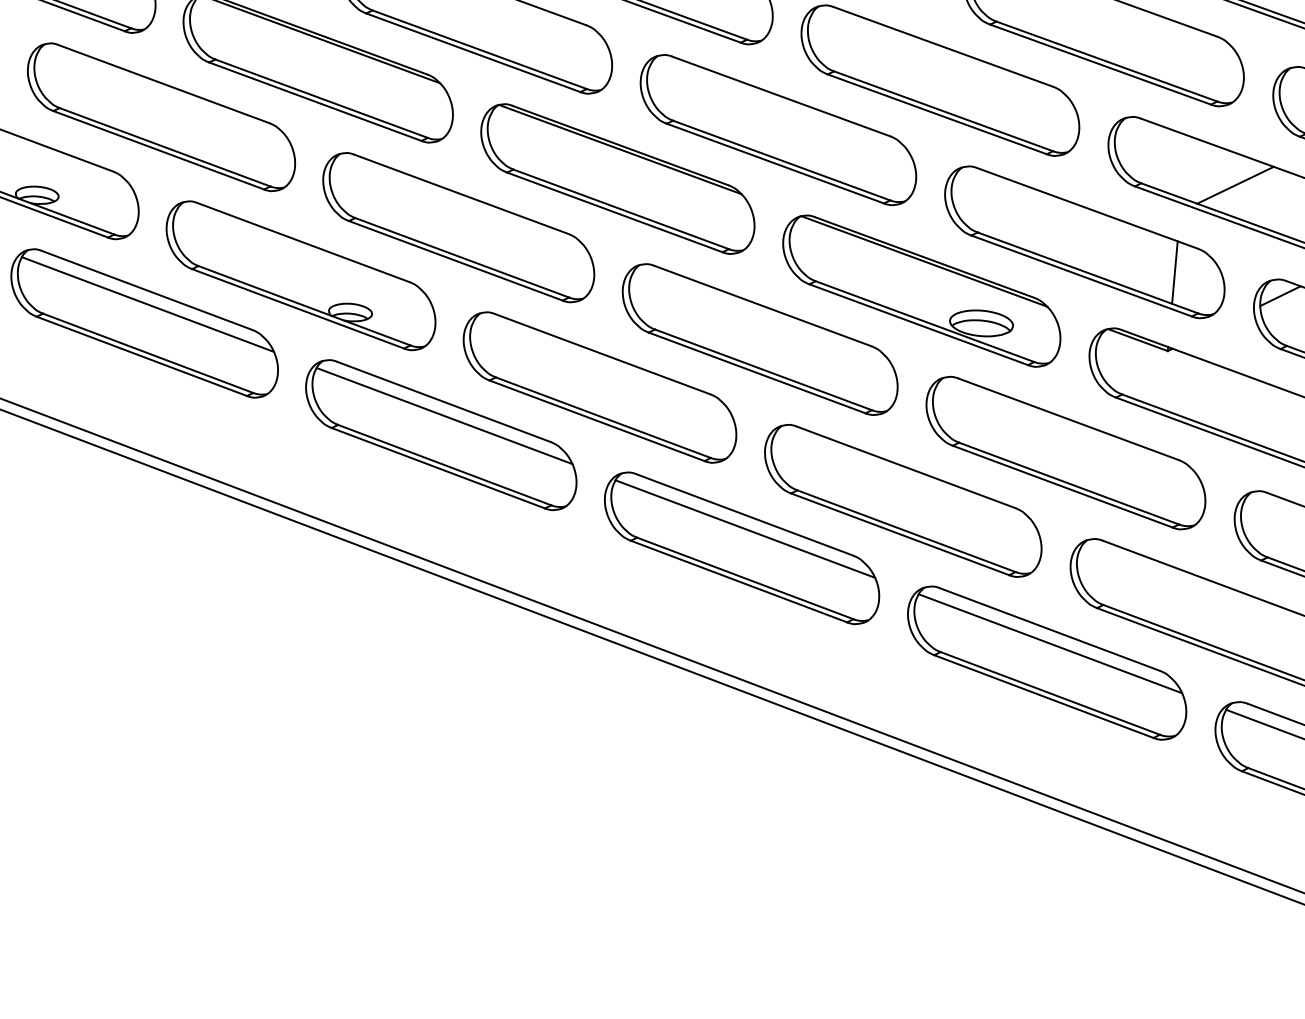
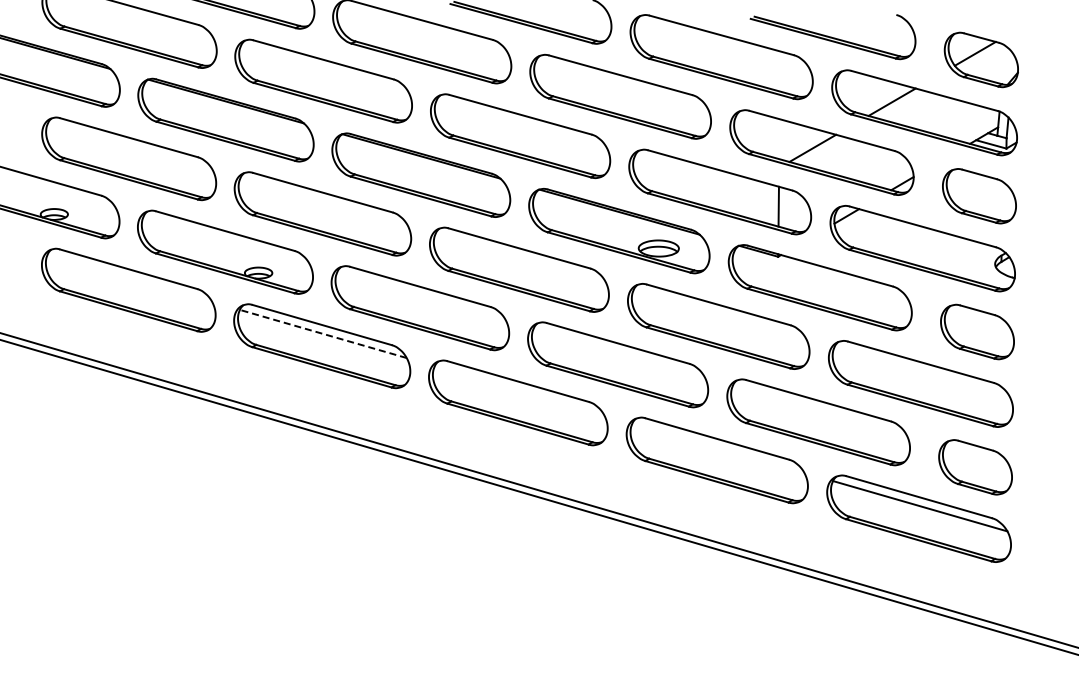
line: (147, 303) -> (129, 277), removed
line: (444, 415) -> (323, 333), solid -> dashed
line: (745, 528) -> (519, 390), removed
line: (1050, 642) -> (718, 447), removed

